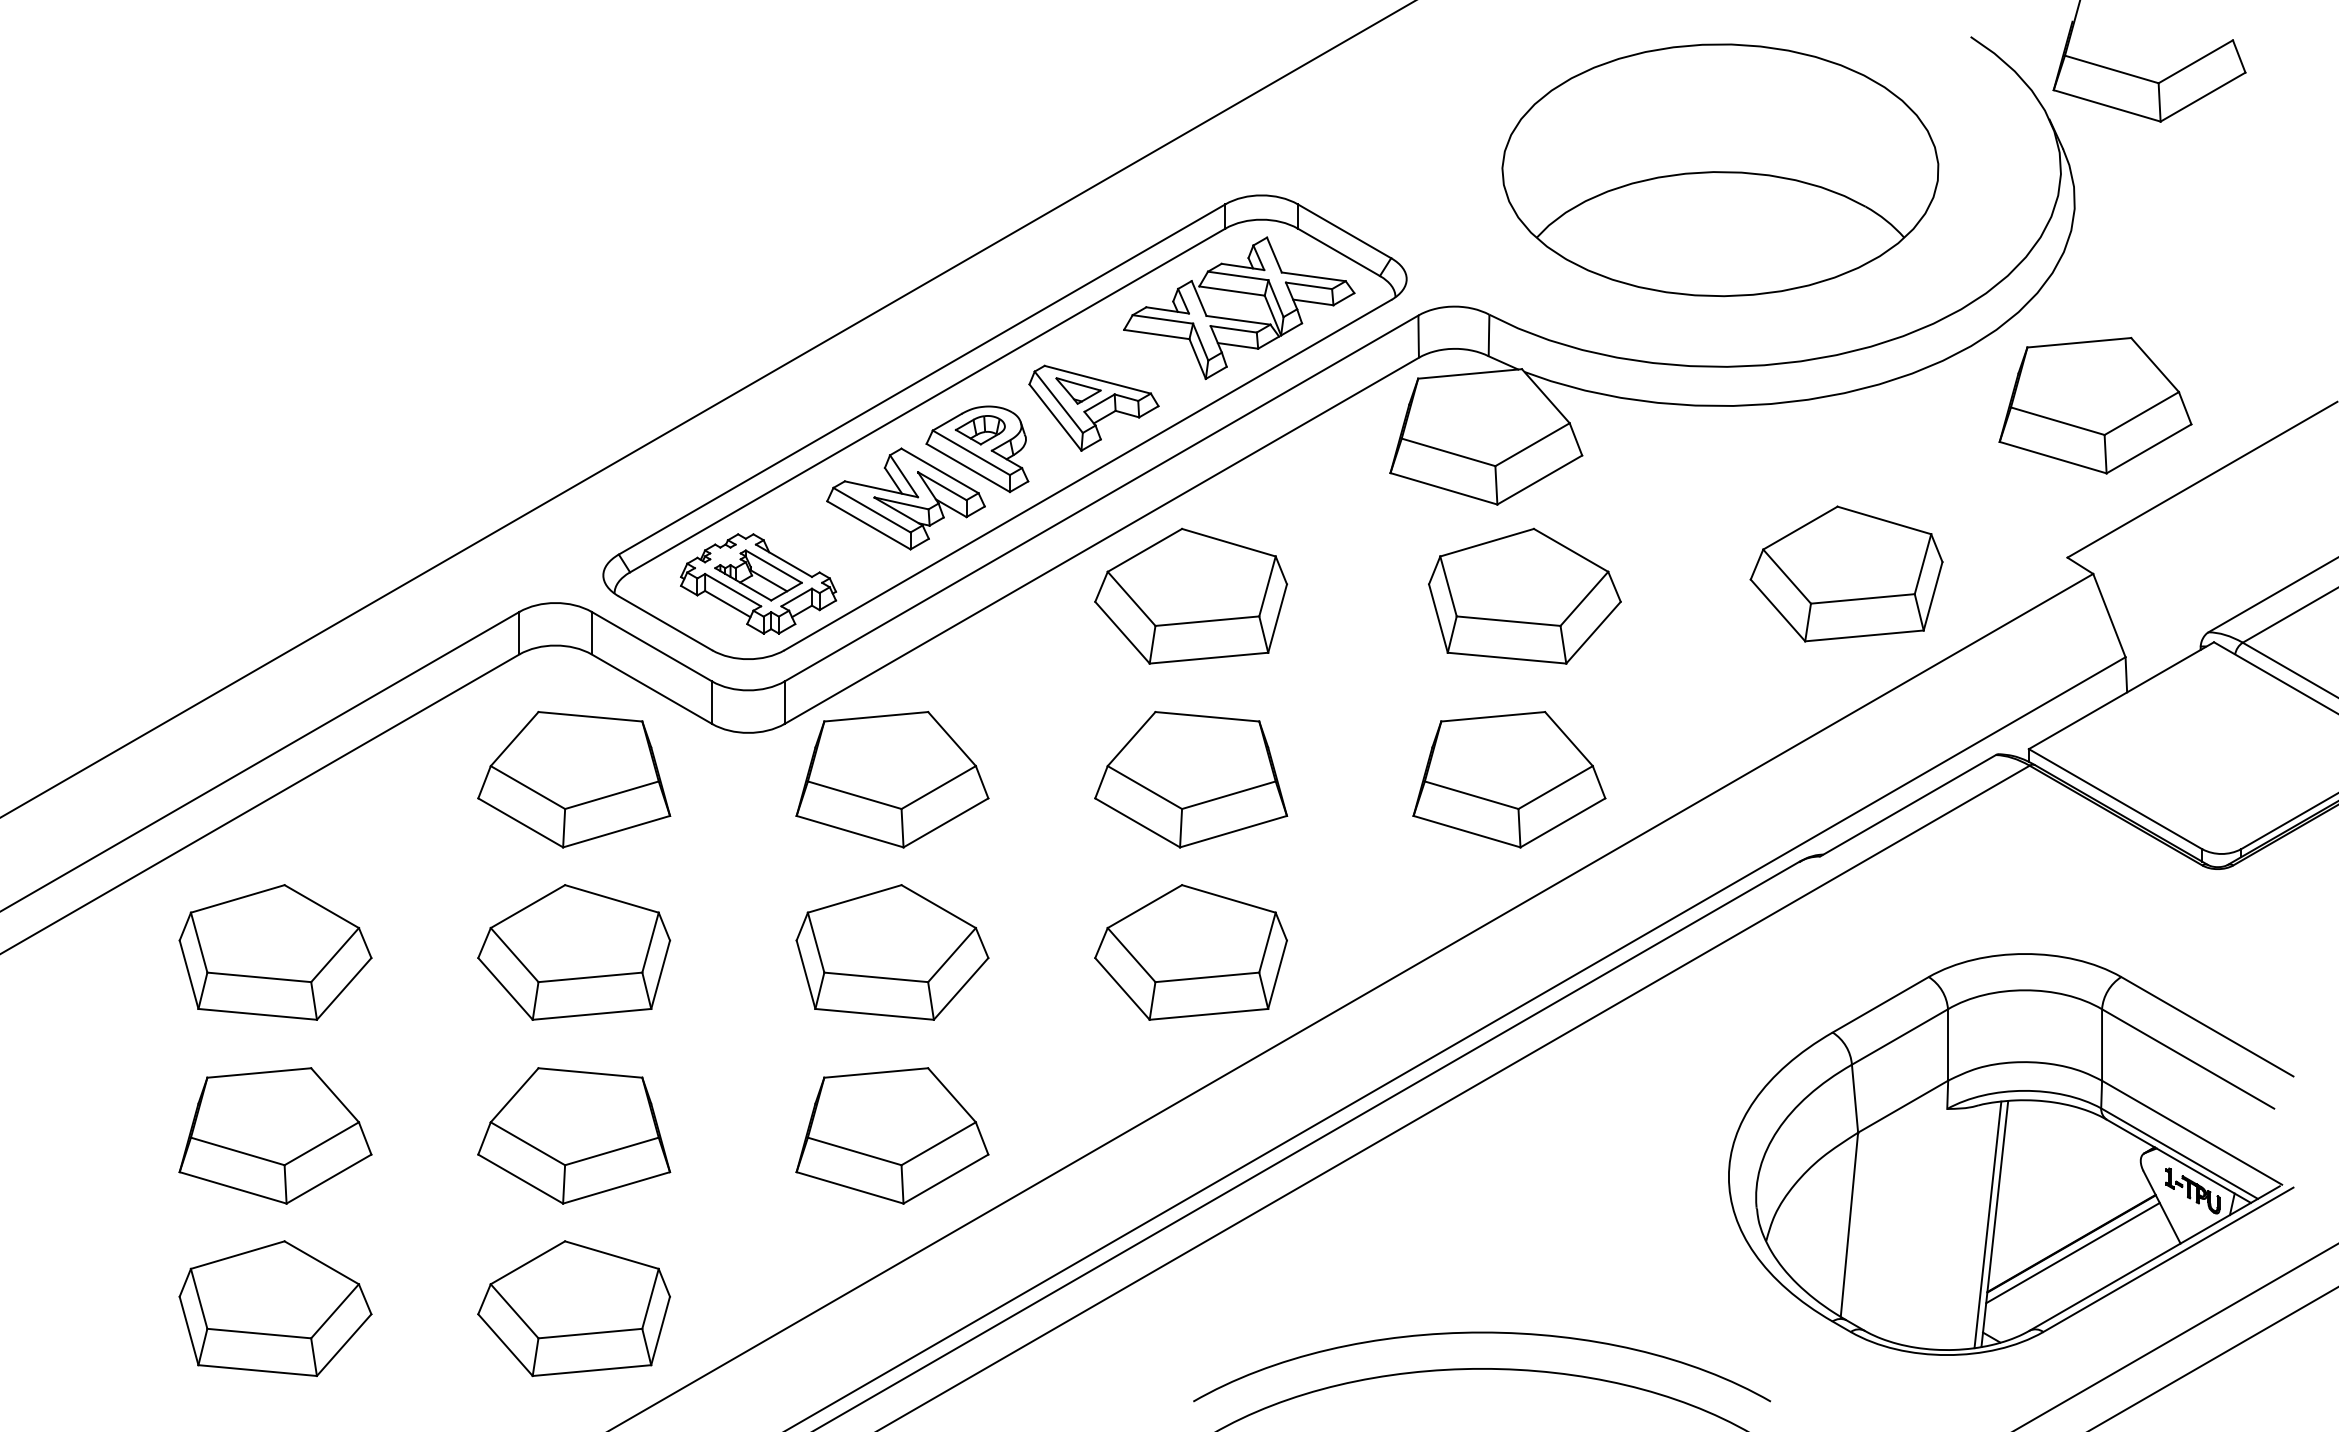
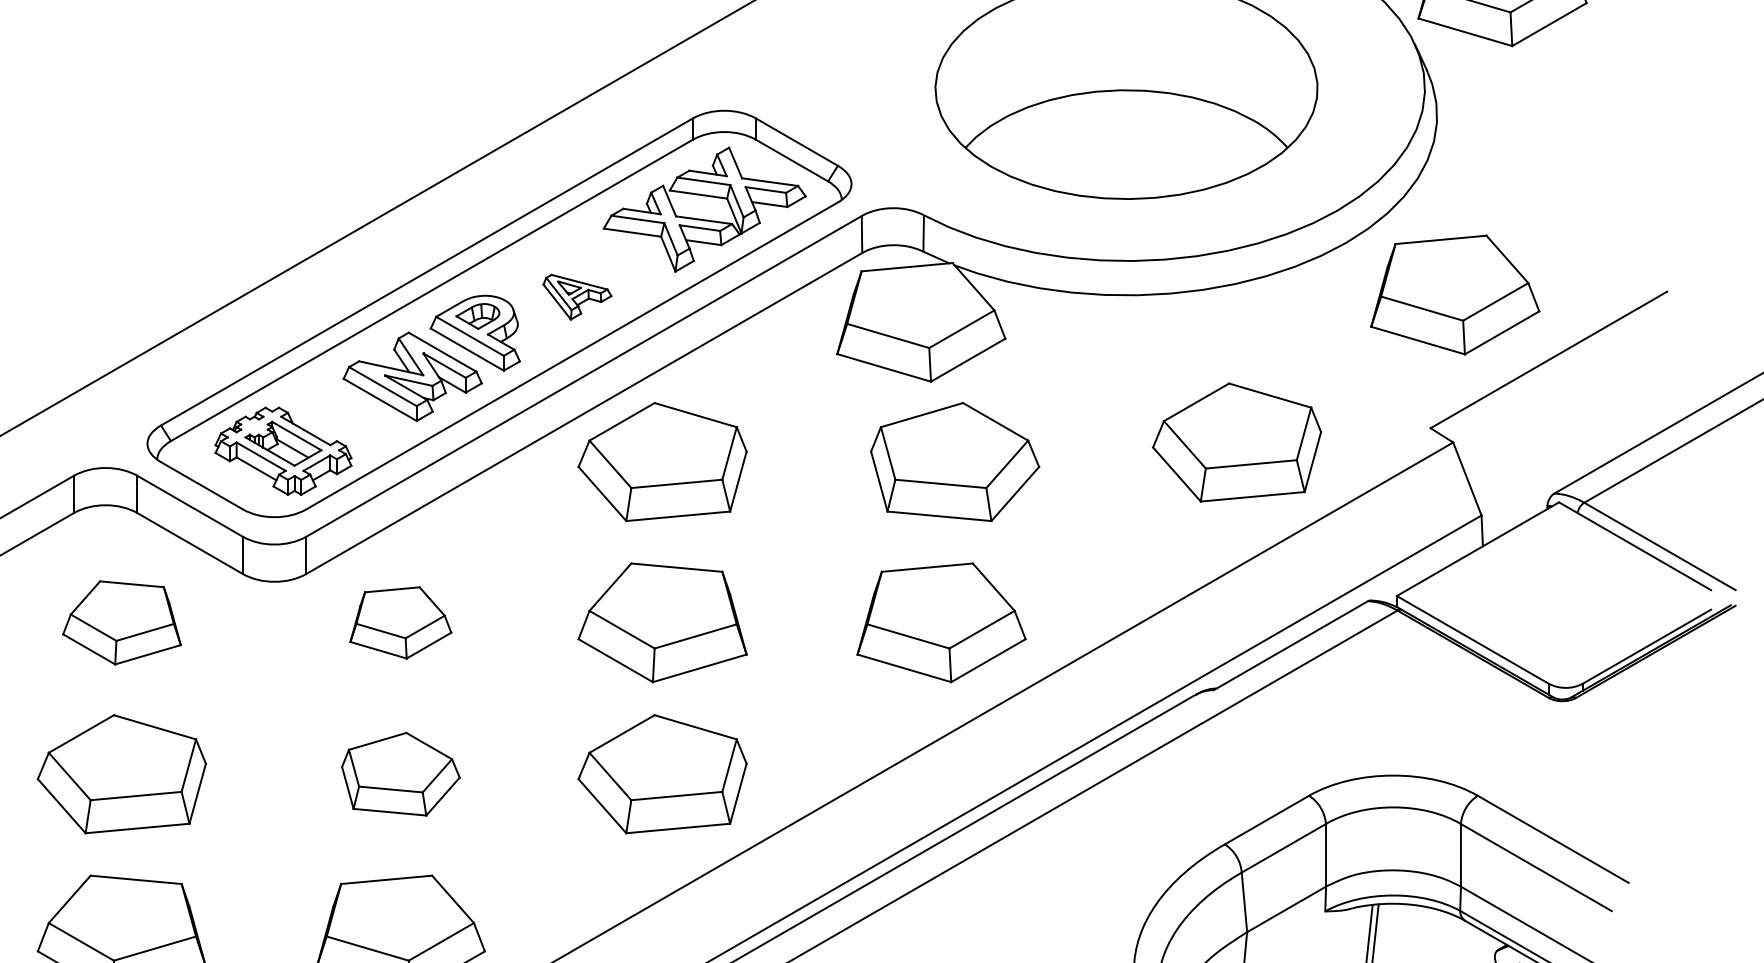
part: (1093, 407) -> (577, 296), size x0.6
part: (574, 779) -> (122, 622), size x0.7
part: (892, 779) -> (400, 622), size x0.6
part: (892, 952) -> (400, 774), size x0.7

